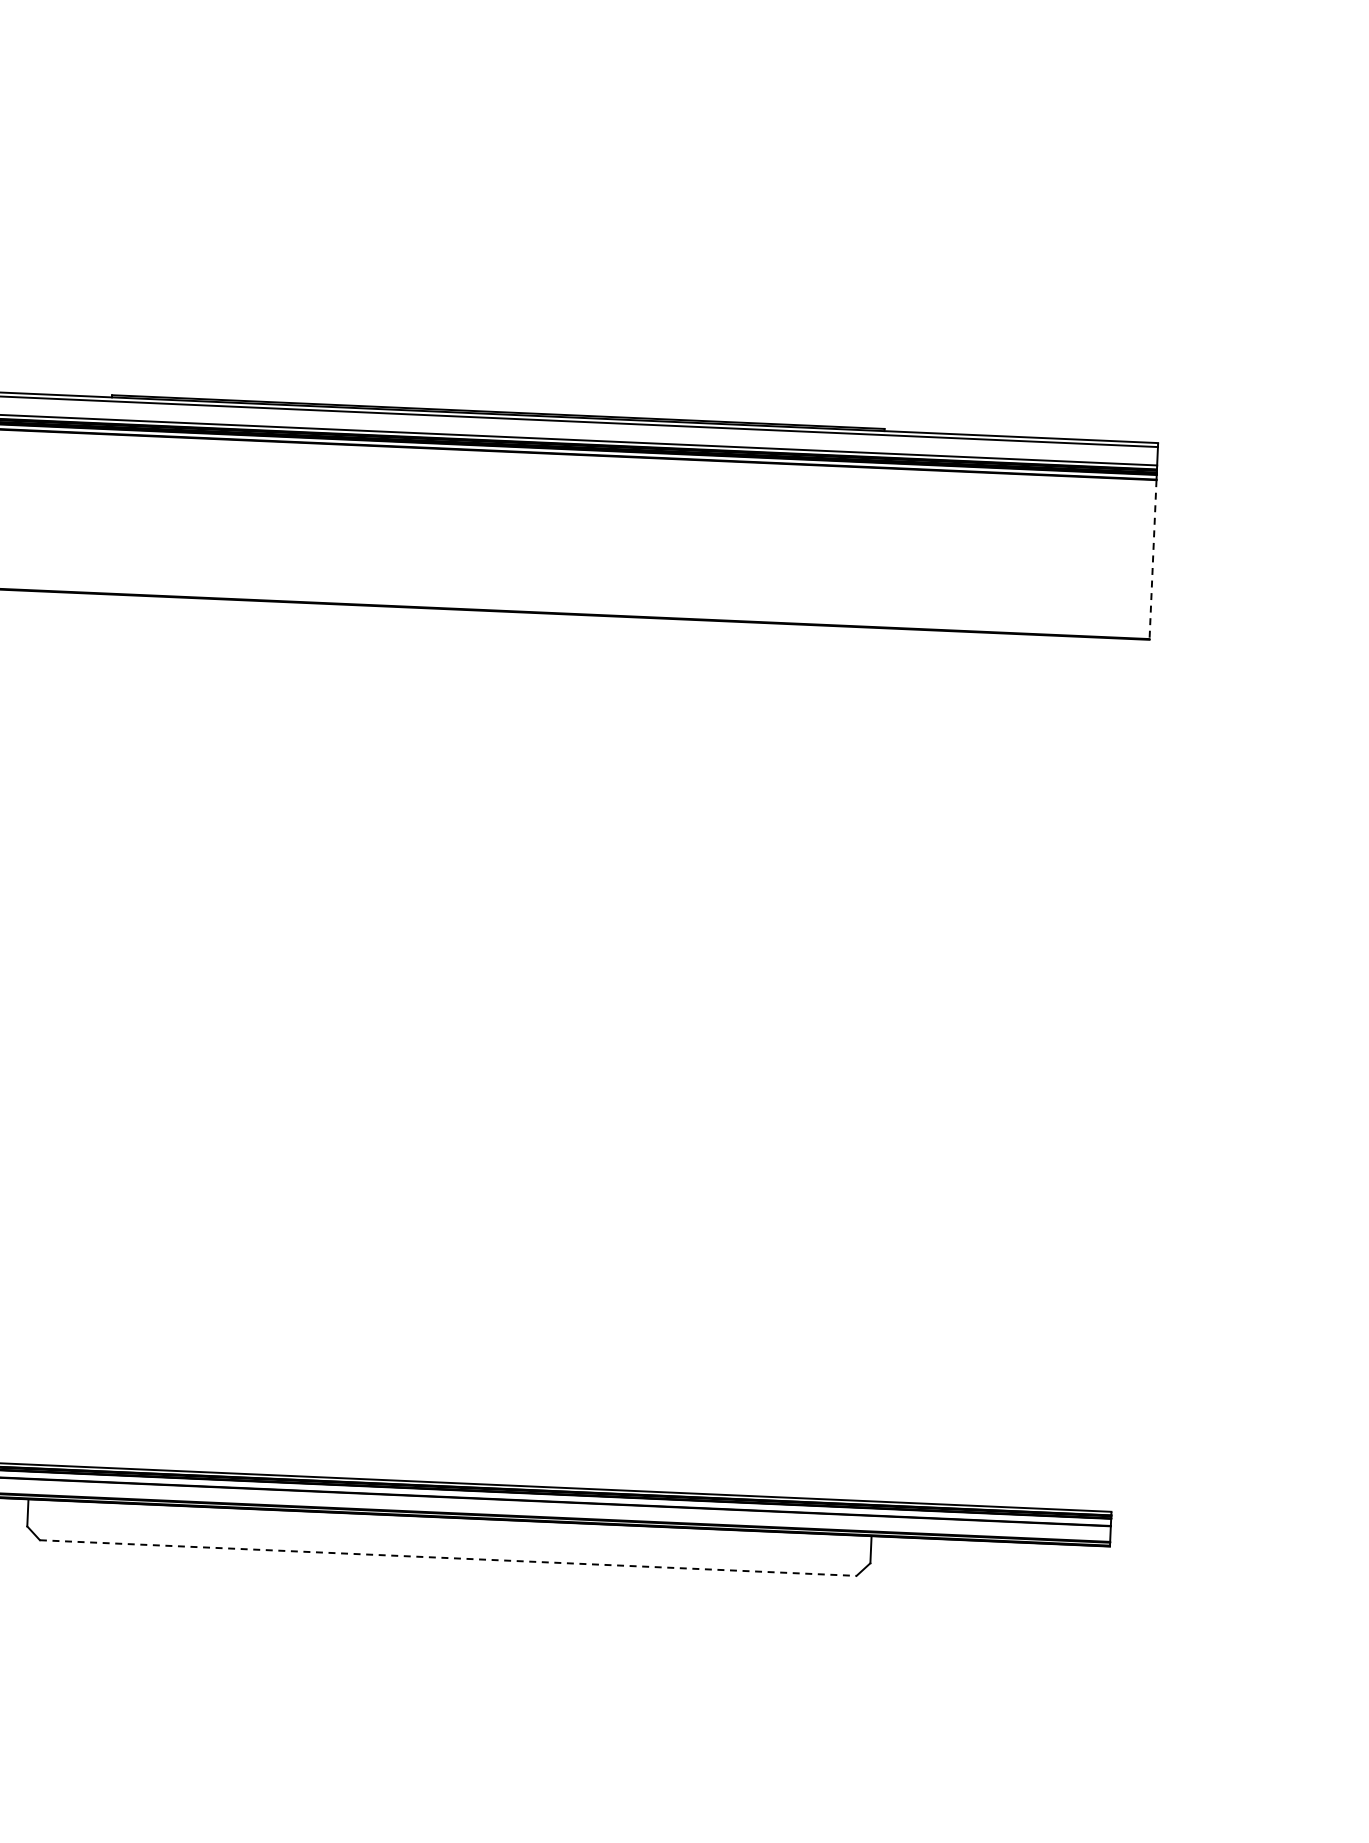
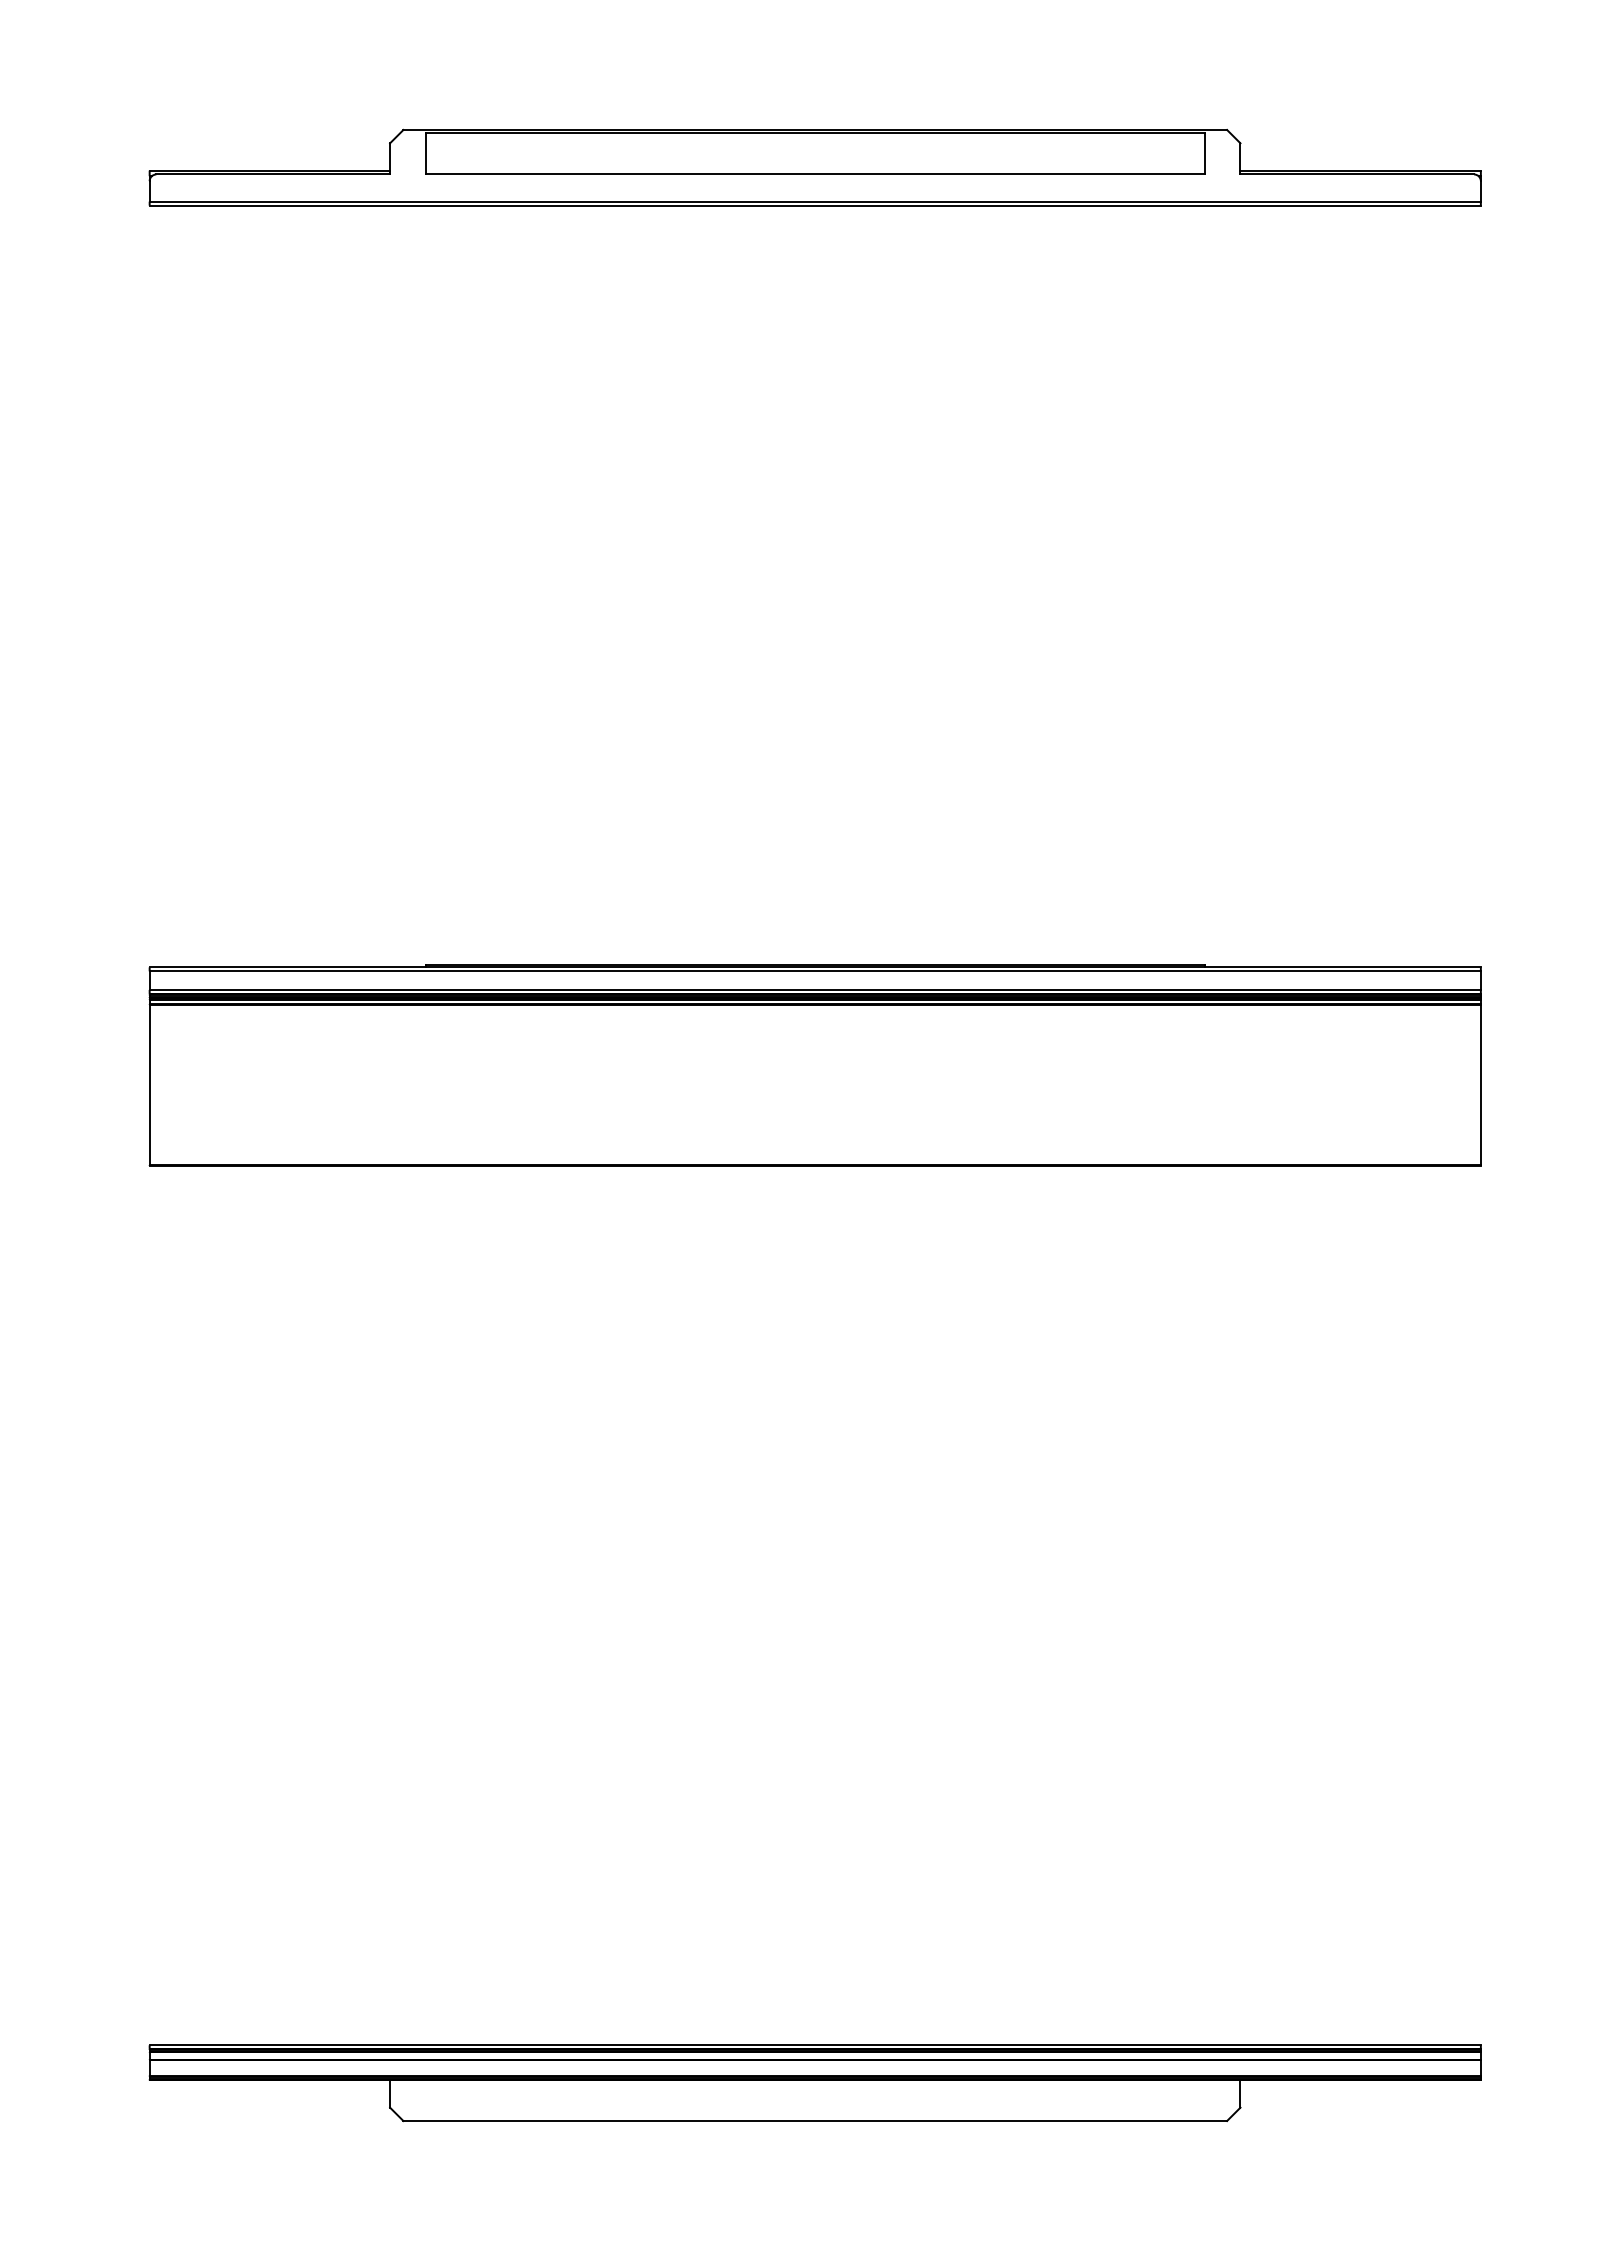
line: (1152, 560) -> (1480, 1085), dashed -> solid
line: (448, 1558) -> (815, 2121), dashed -> solid

